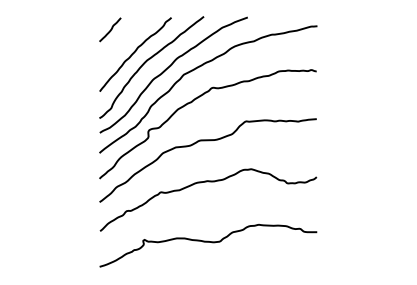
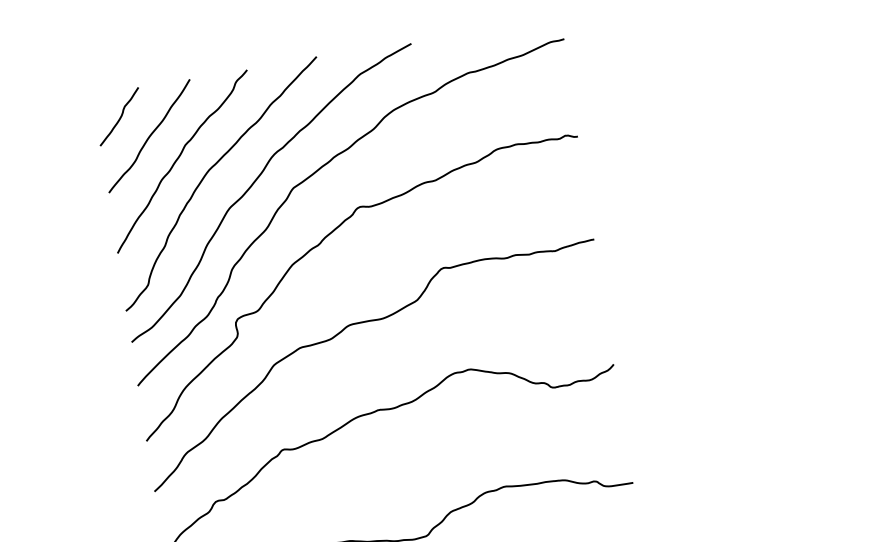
curve: (122, 40) -> (149, 135), added

